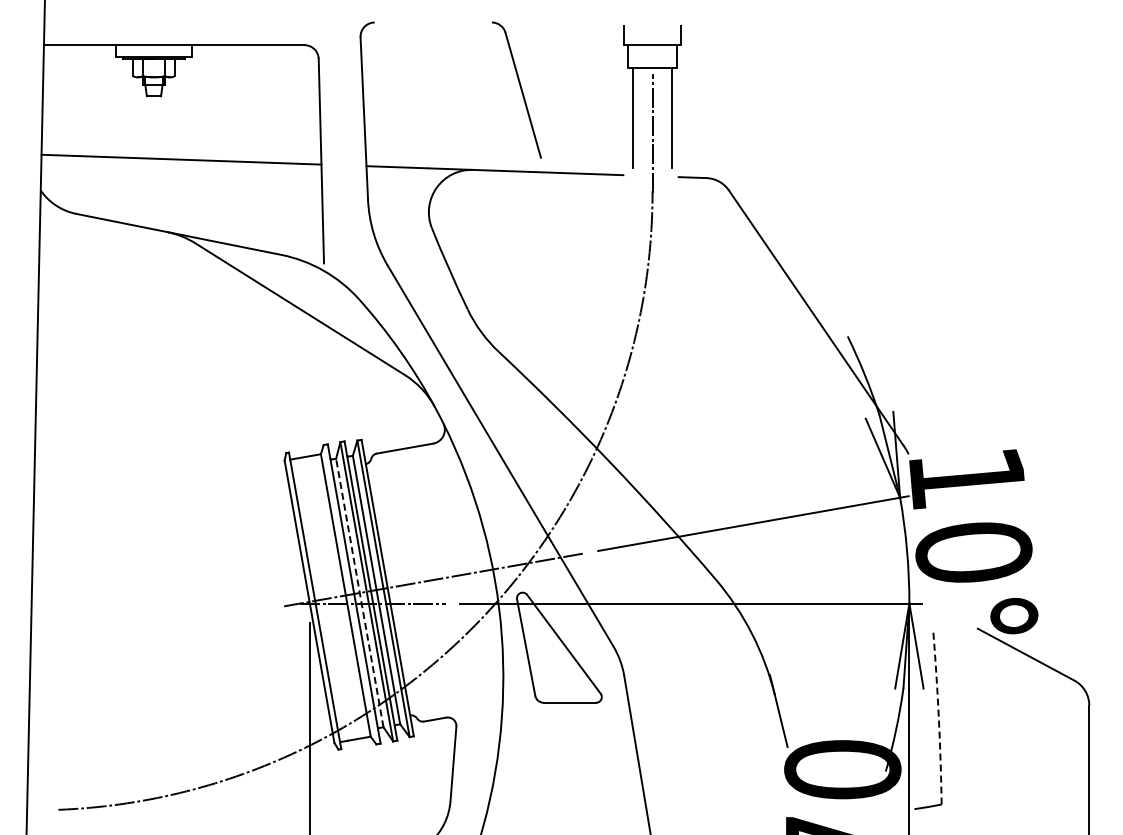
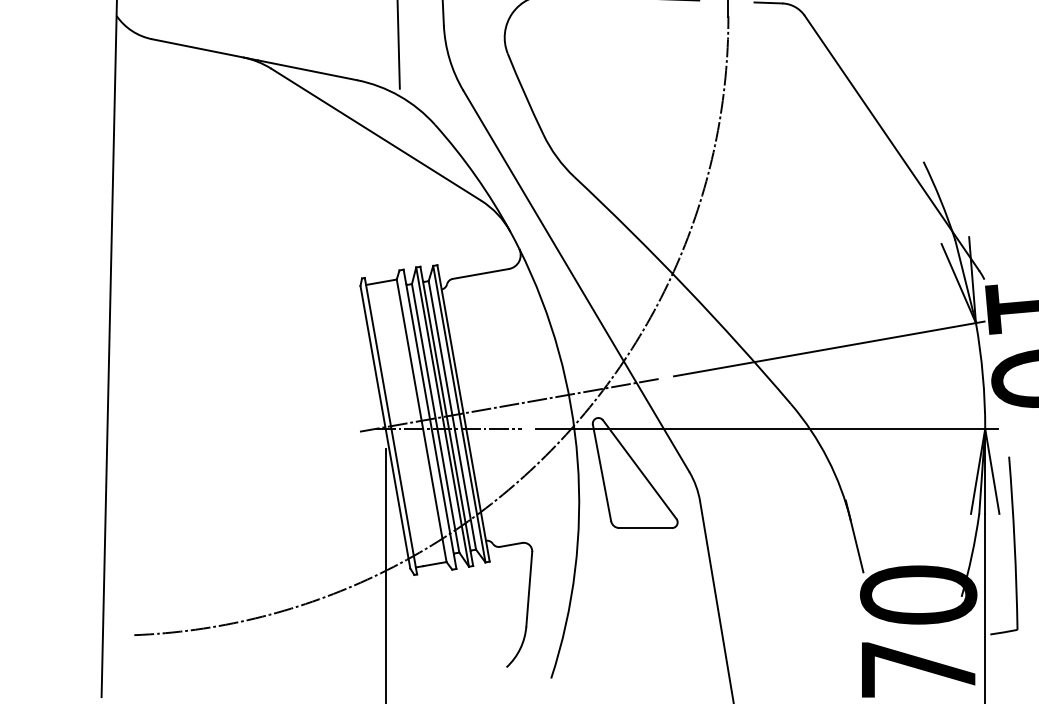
line: (359, 592) -> (435, 417), dashed -> solid
arc: (938, 717) -> (1014, 542), dashed -> solid

